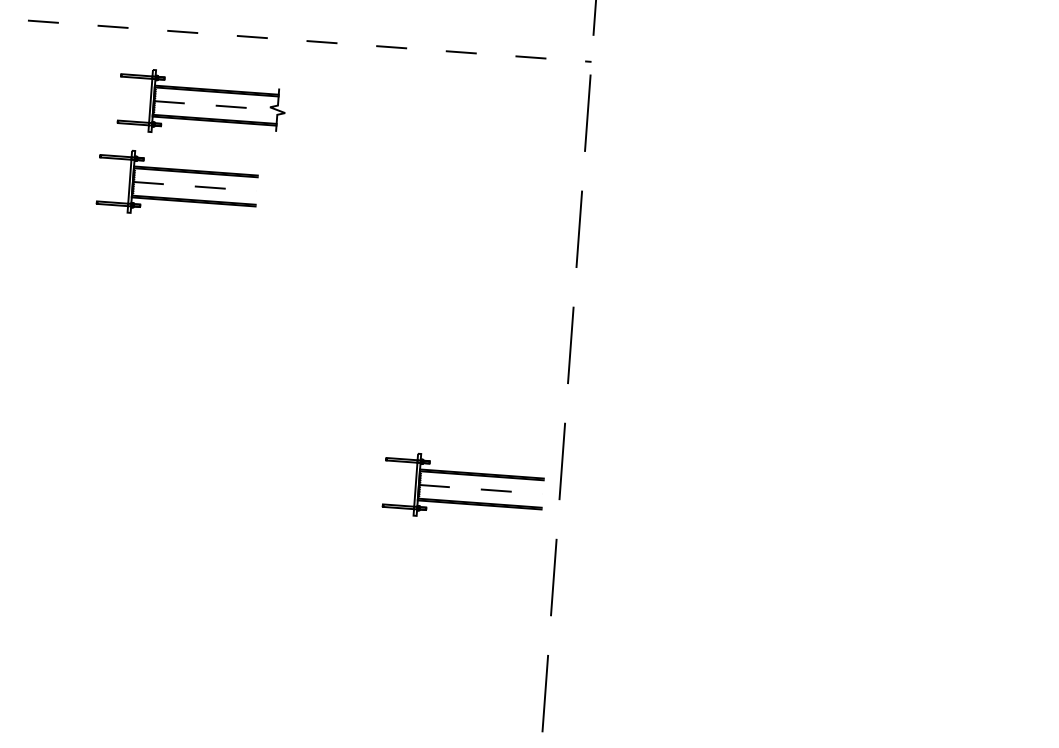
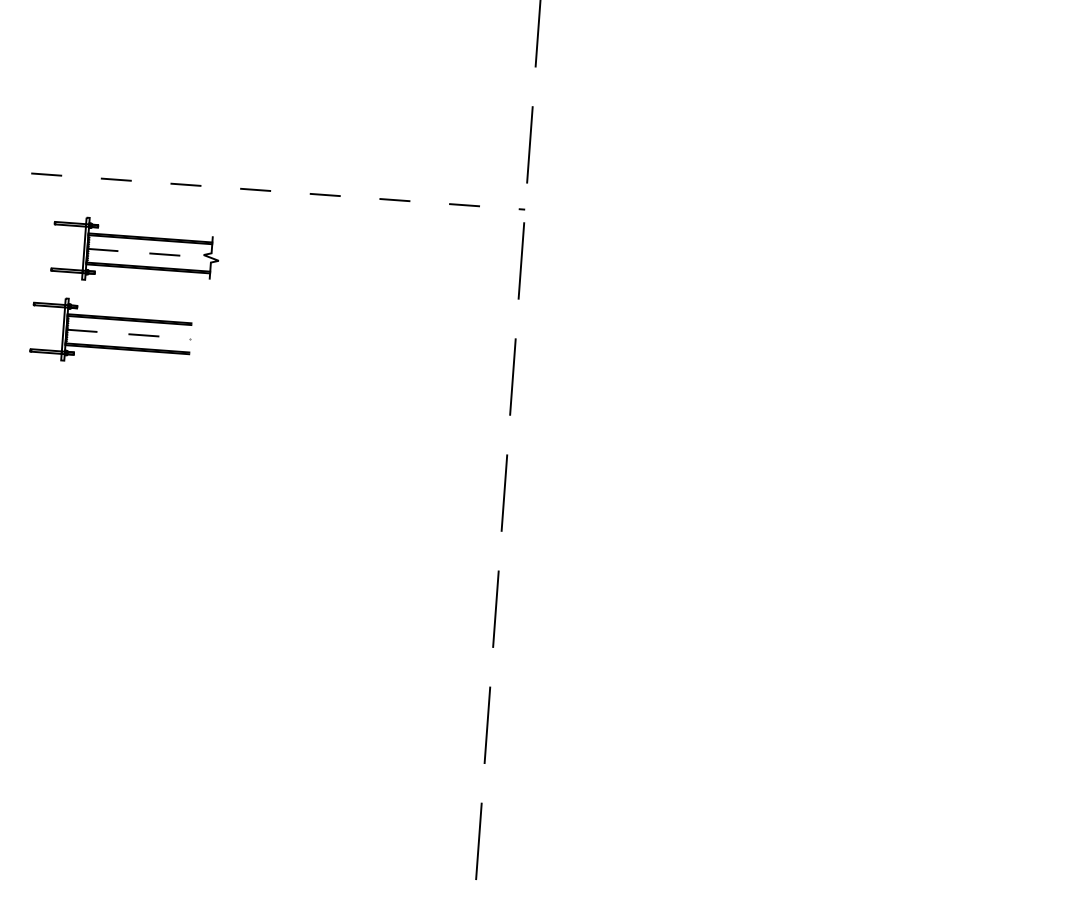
part: (463, 475) -> (397, 623), removed

